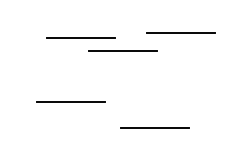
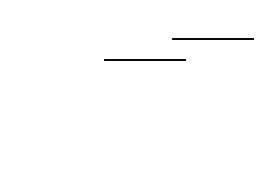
line: (80, 38) -> (94, 45), removed
line: (70, 102) -> (82, 120), removed
line: (154, 127) -> (181, 150), removed

